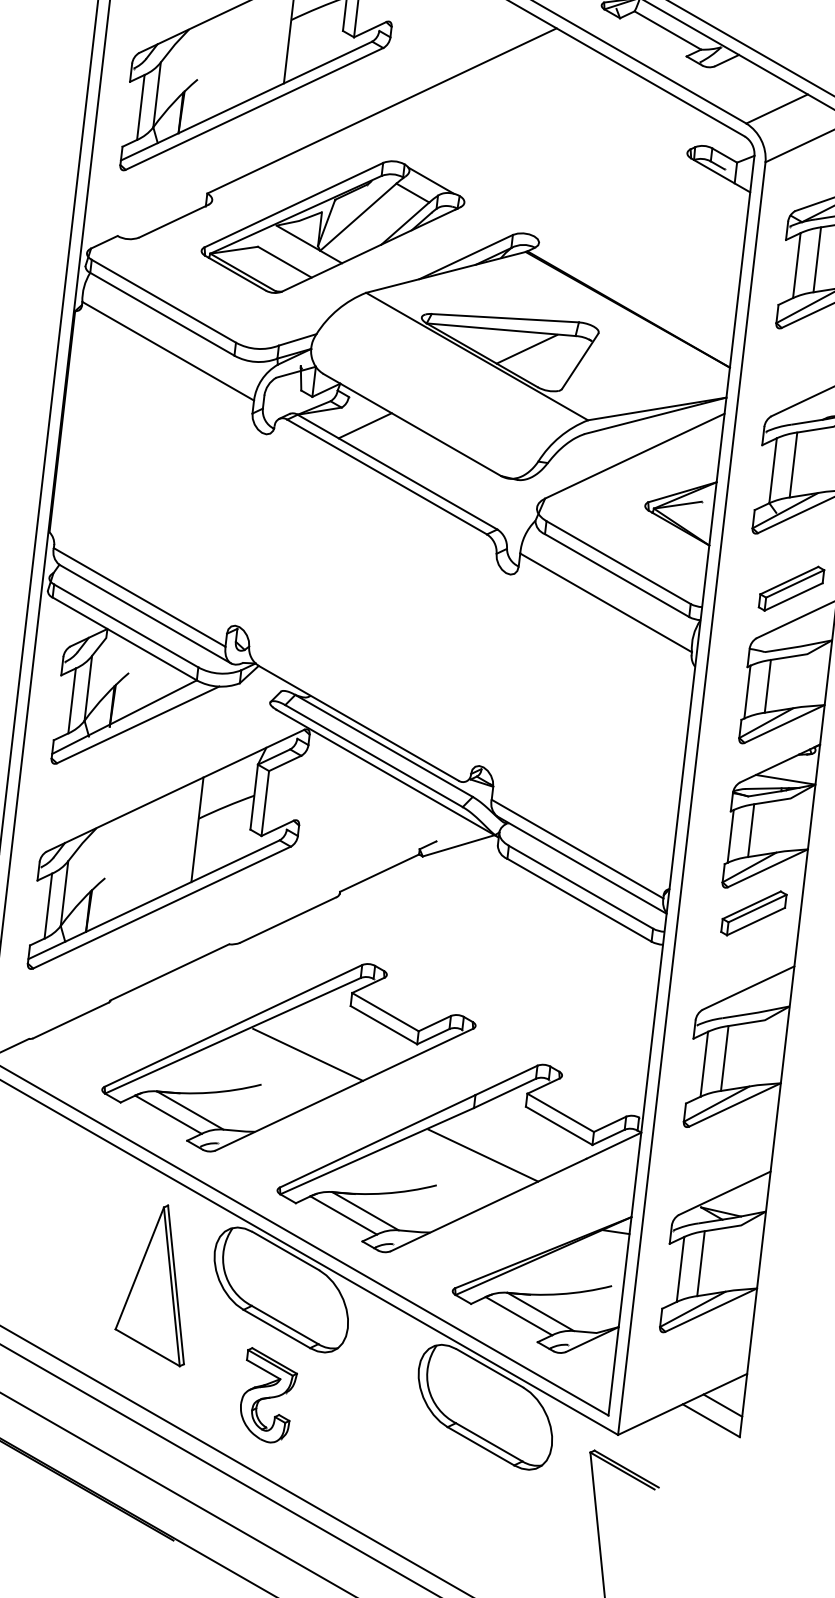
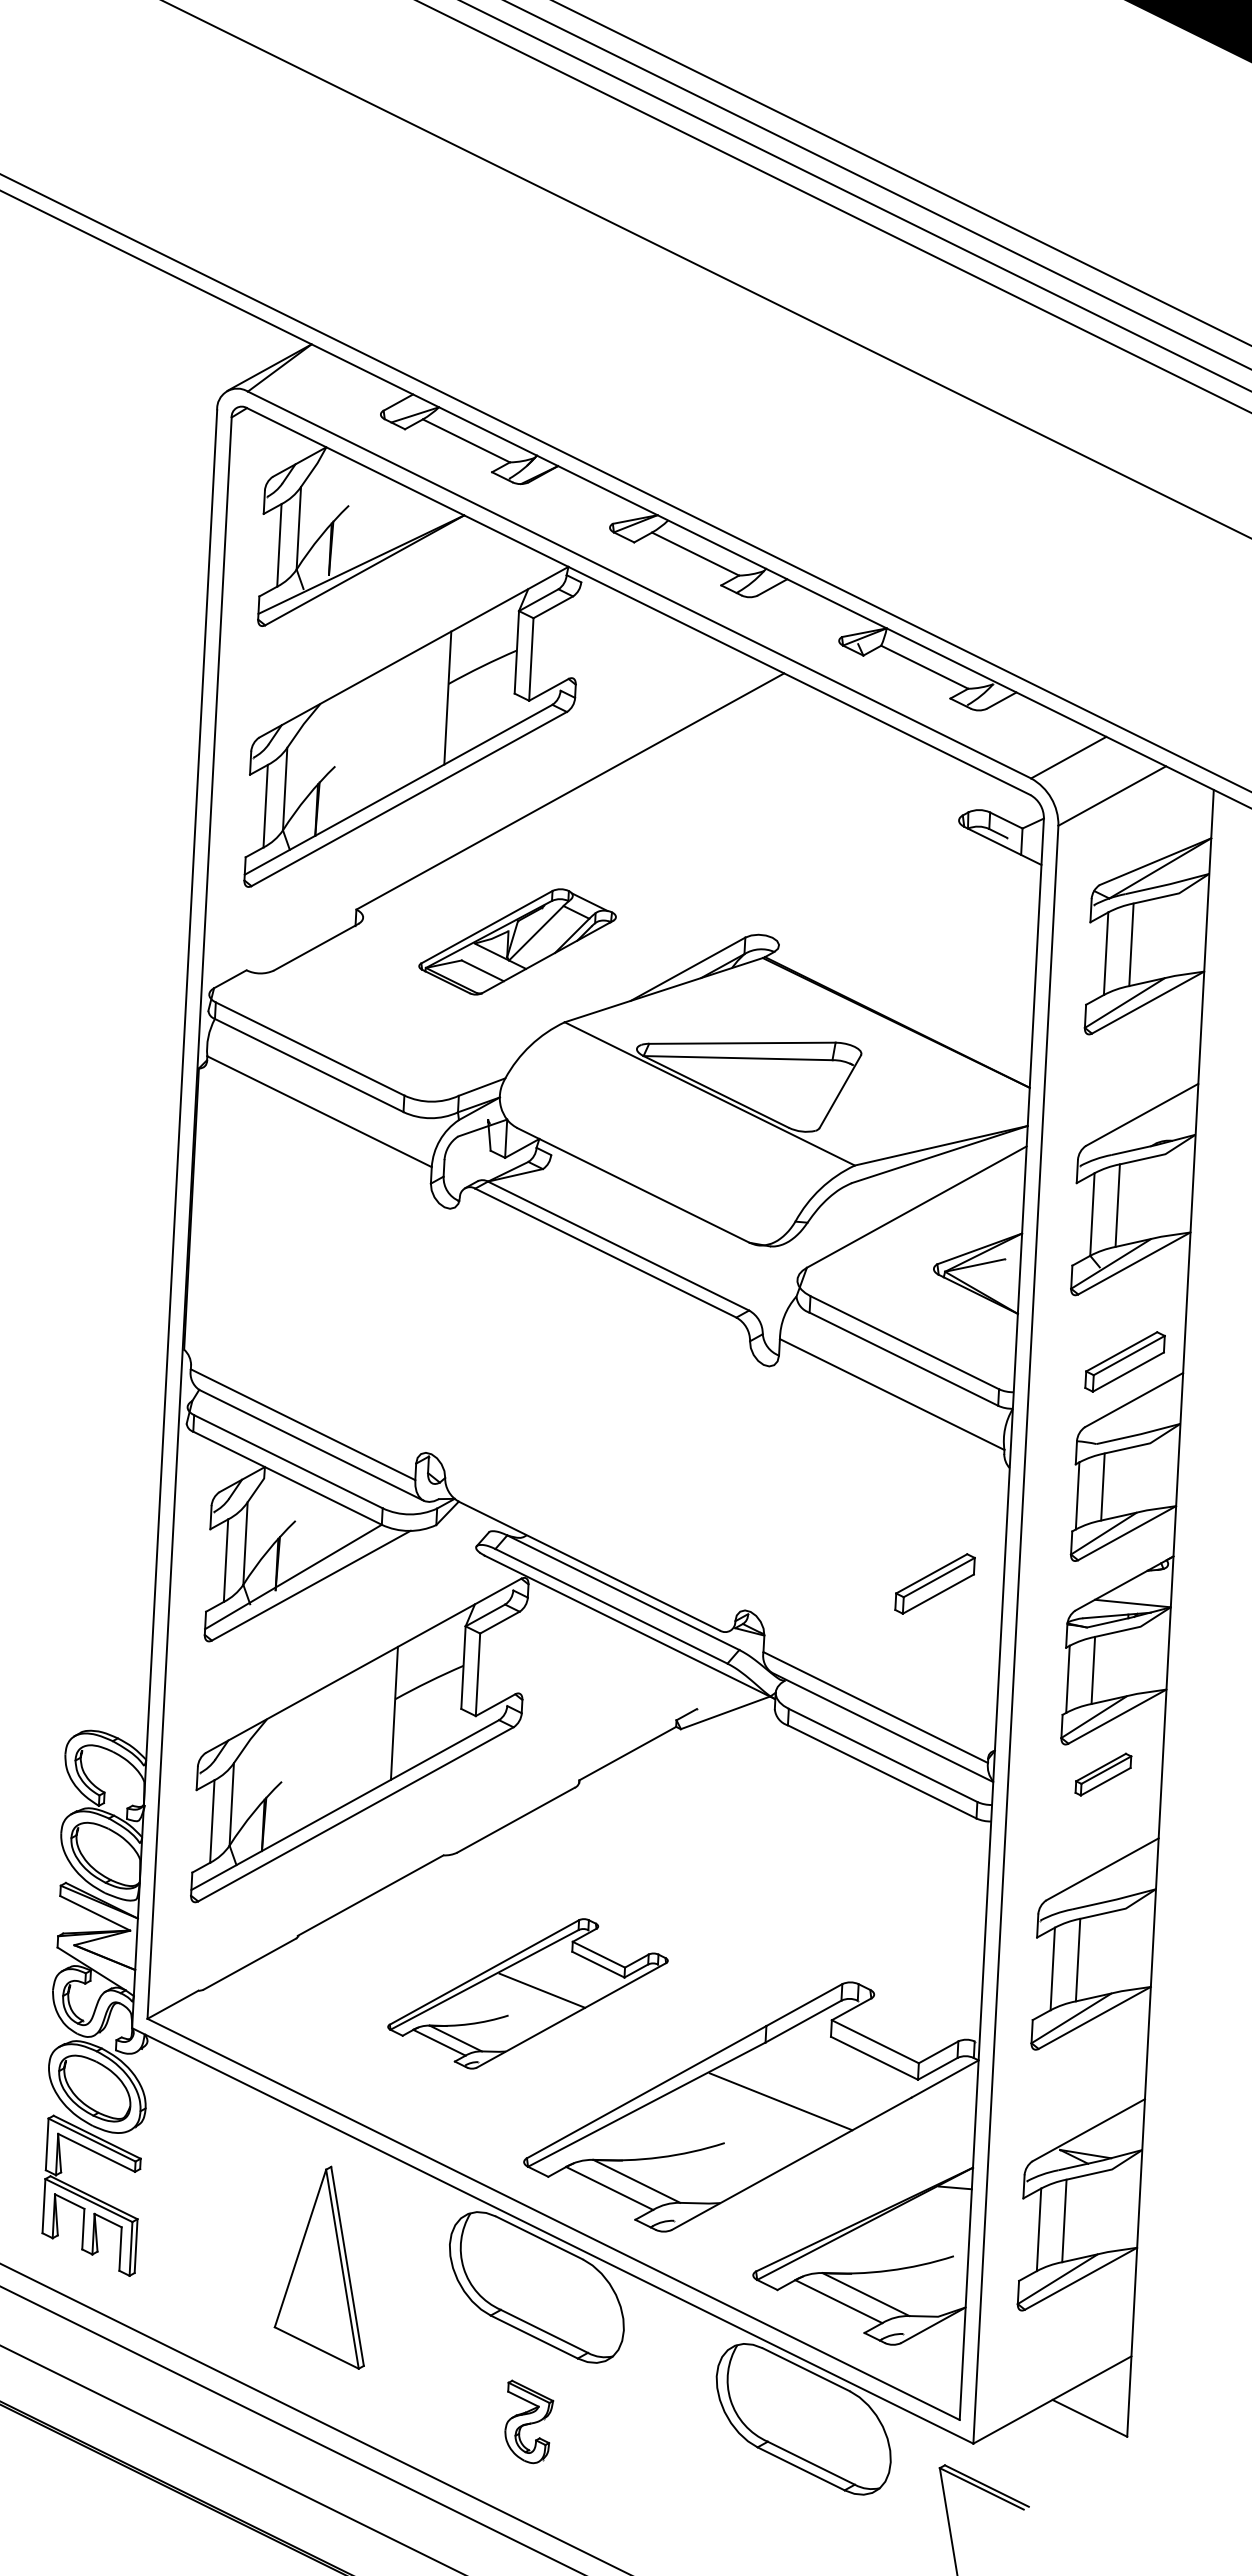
part: (332, 226) -> (517, 941), size x0.6
line: (527, 349) -> (772, 1080), removed
line: (364, 426) -> (573, 1190), removed
part: (630, 754) -> (934, 1583), added
part: (754, 913) -> (1103, 1774), size x0.7
part: (288, 1057) -> (527, 1993), size x0.6
part: (153, 1284) -> (318, 2267), moved
part: (268, 1395) -> (529, 2421), size x0.7
line: (723, 1404) -> (1103, 2397), removed

